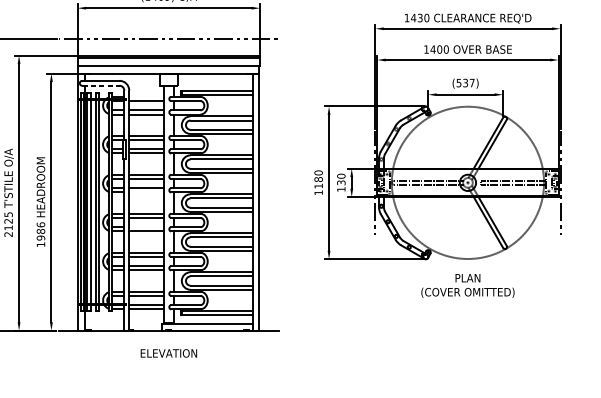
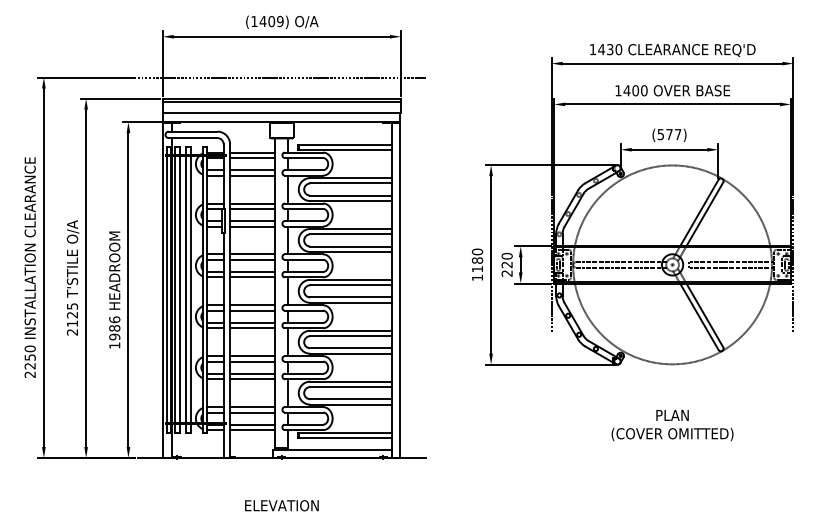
text: (465, 83) -> (669, 134), (537) -> (577)
line: (101, 86) -> (193, 138), dashed -> solid
line: (146, 96) -> (252, 152), added
text: (340, 185) -> (506, 268), 130 -> 220
line: (146, 192) -> (252, 277), added
line: (146, 226) -> (252, 322), added
text: (467, 285) -> (672, 425), moved
text: (168, 353) -> (281, 505), moved

